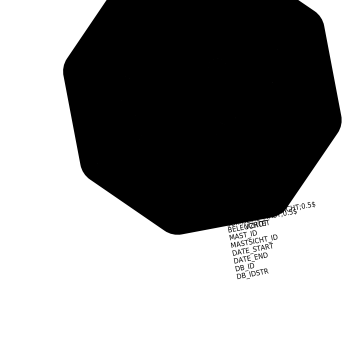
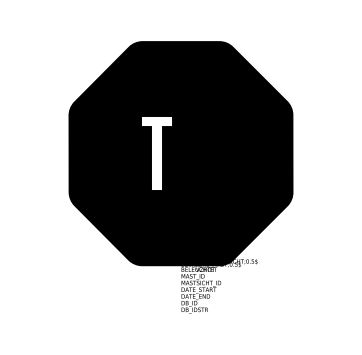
fill: (174, 100) -> (157, 153), removed

